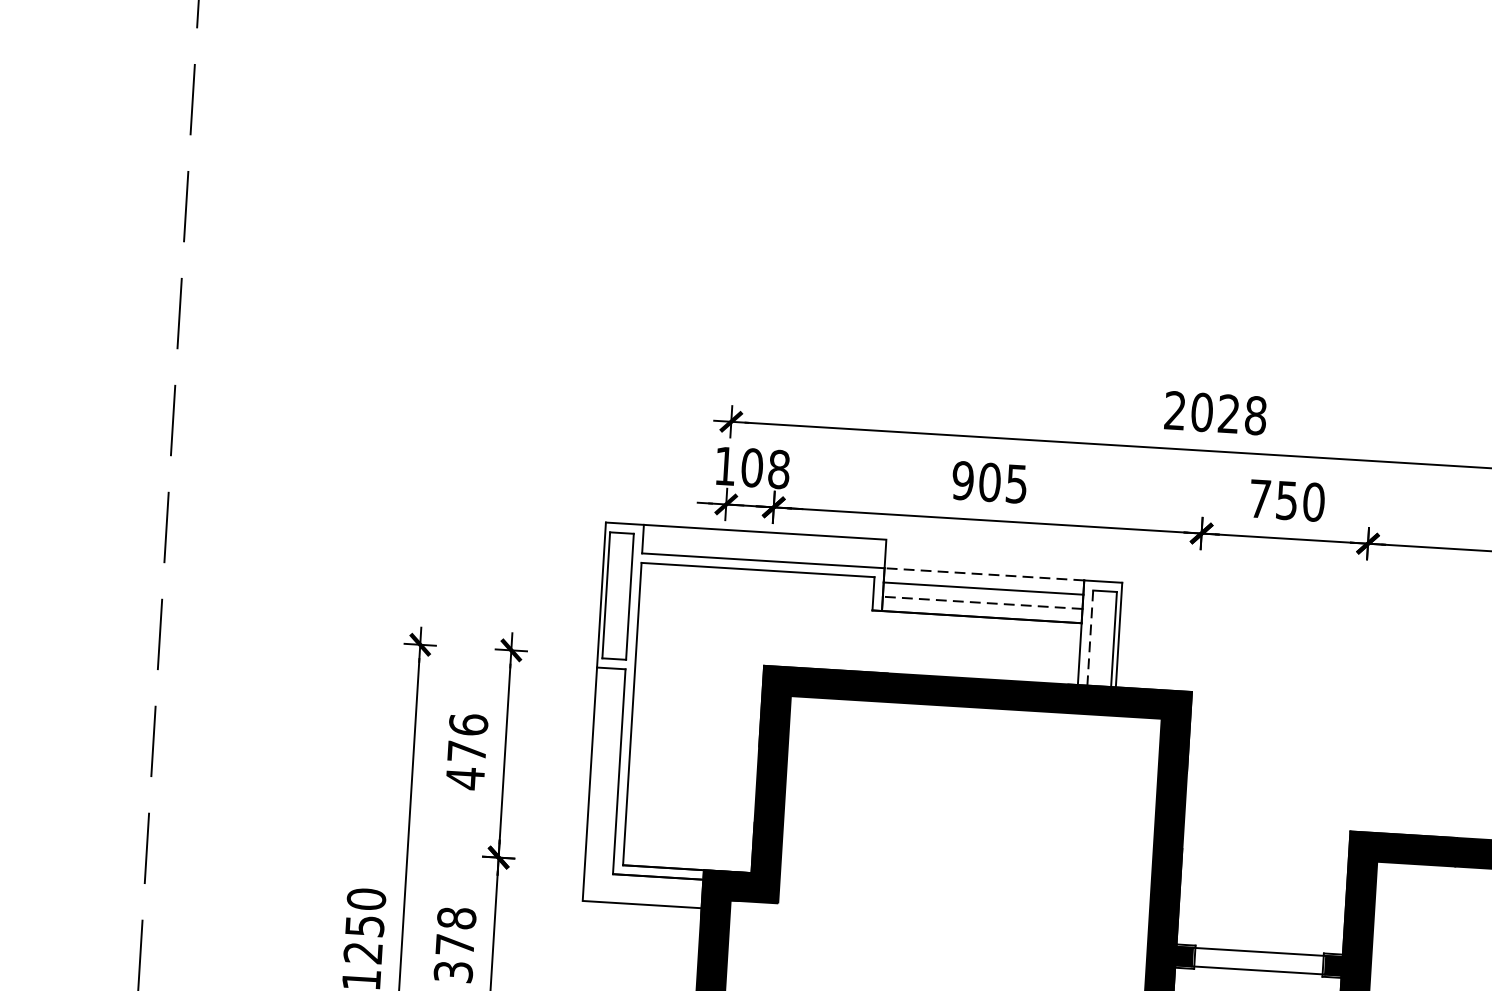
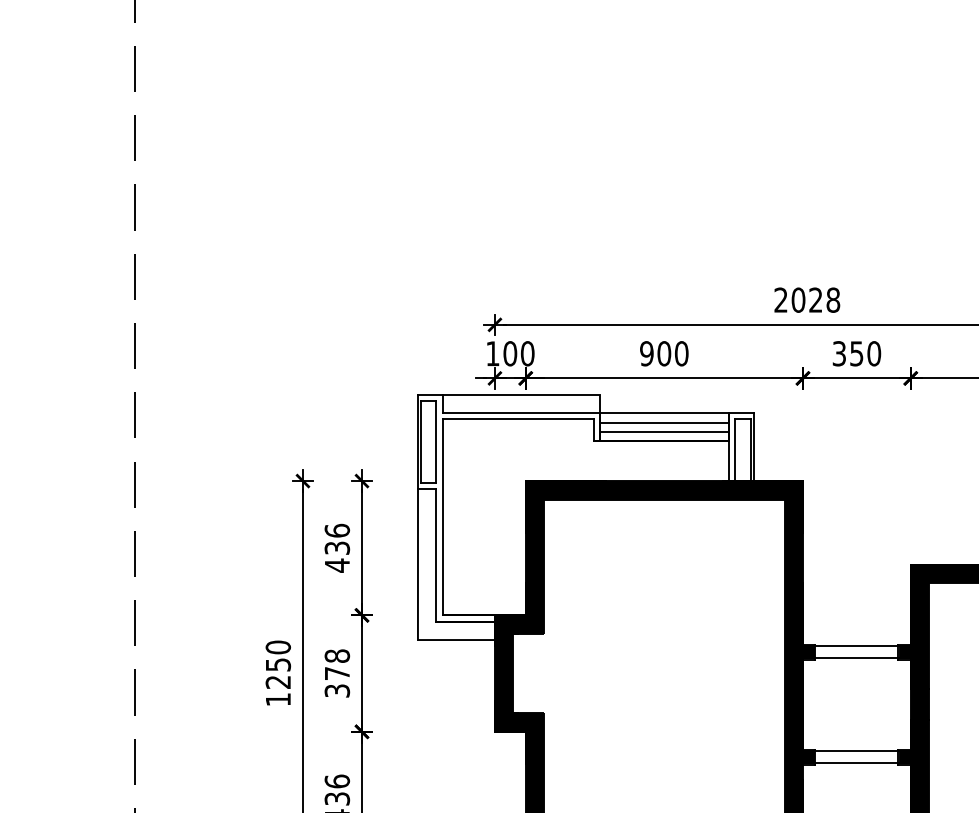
text: (778, 469) -> (527, 353), 108 -> 100
text: (1016, 483) -> (681, 353), 905 -> 900
text: (1258, 498) -> (838, 353), 750 -> 350
line: (984, 574) -> (664, 413), dashed -> solid
line: (982, 602) -> (664, 431), dashed -> solid
line: (1090, 638) -> (735, 450), dashed -> solid
text: (467, 750) -> (337, 547), 476 -> 436

